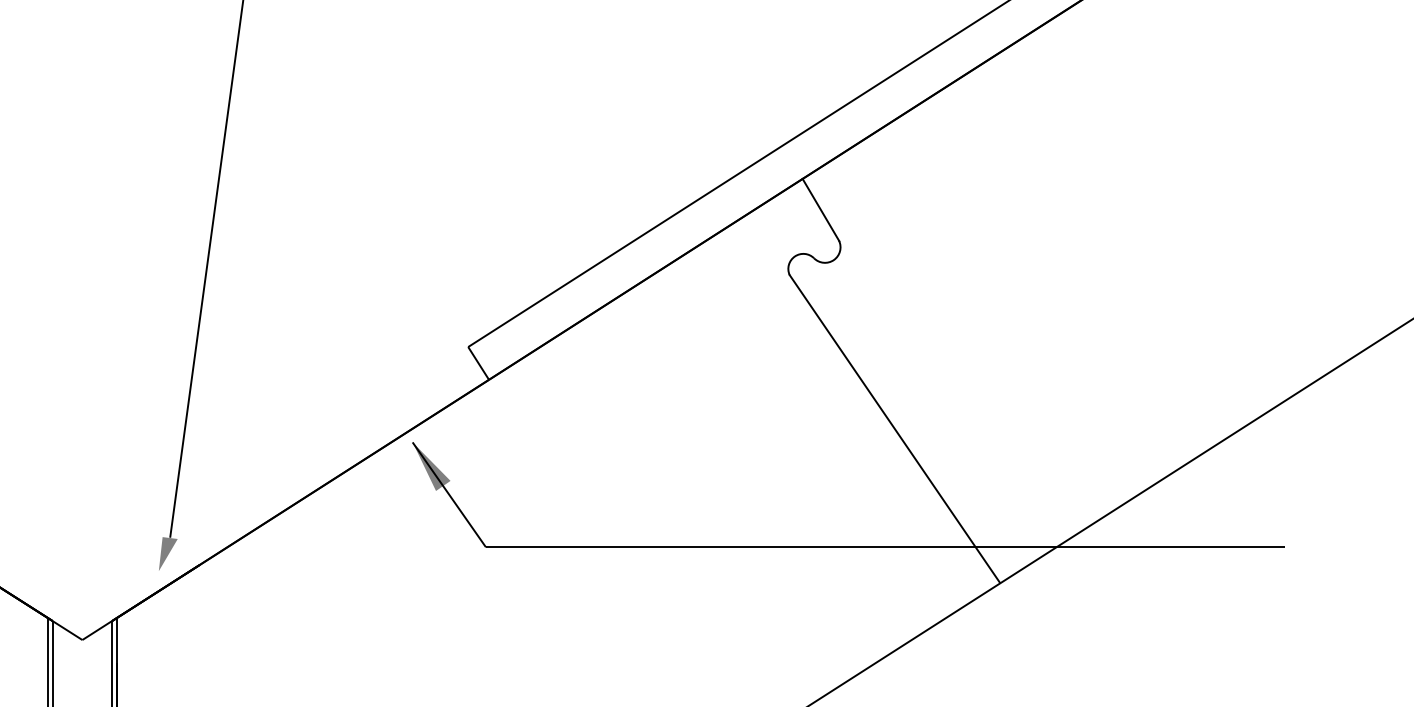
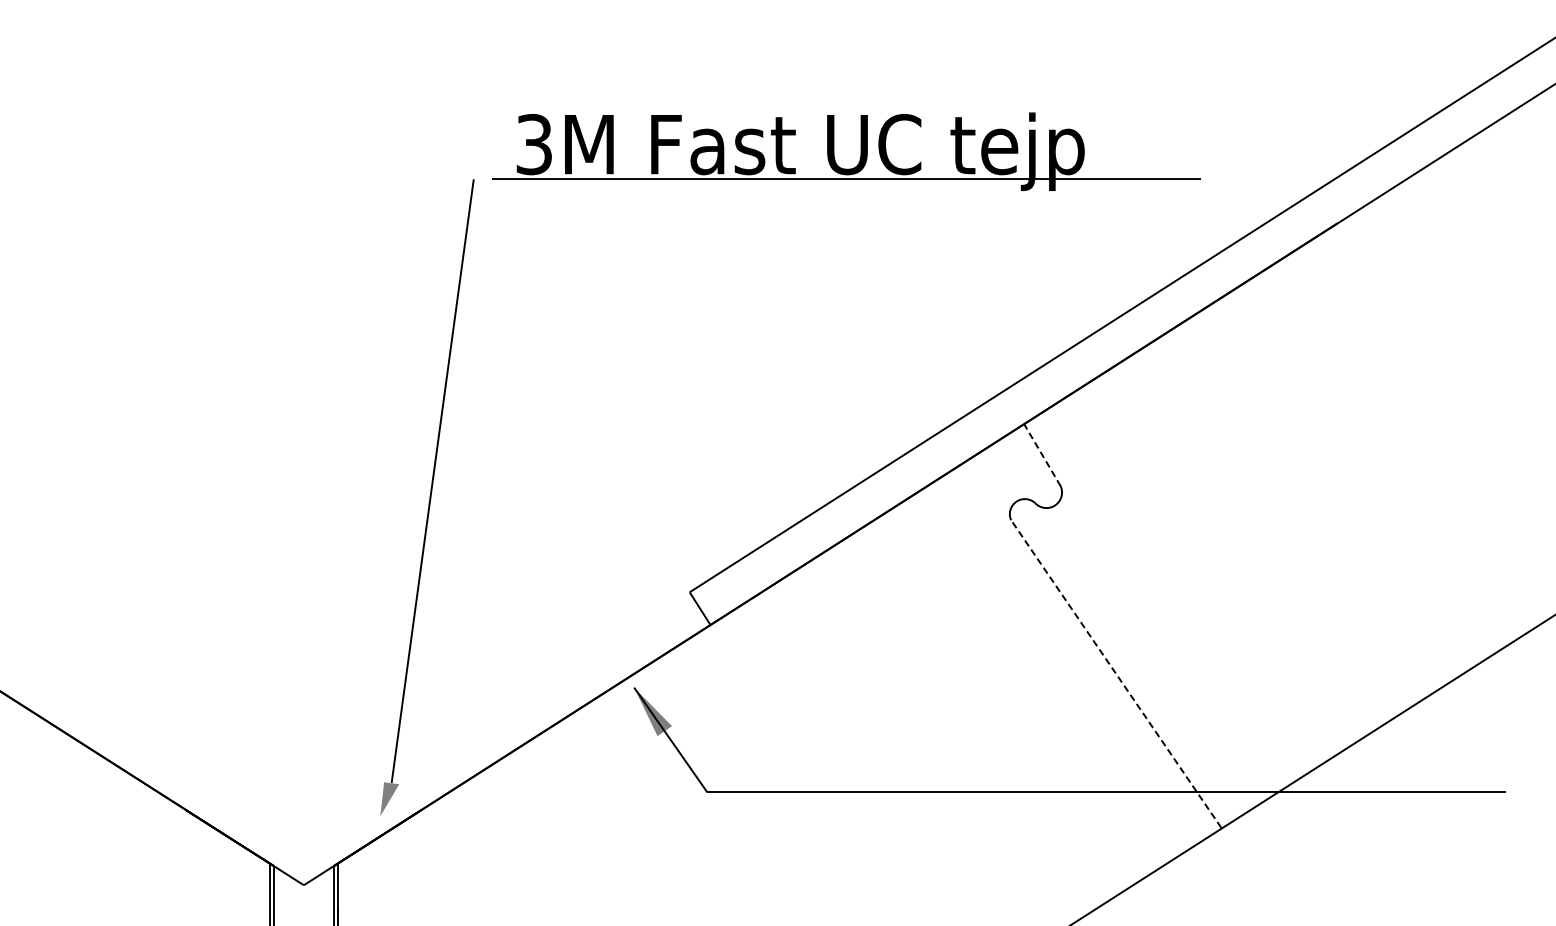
line: (821, 209) -> (1042, 454), solid -> dashed
line: (894, 428) -> (1115, 673), solid -> dashed

